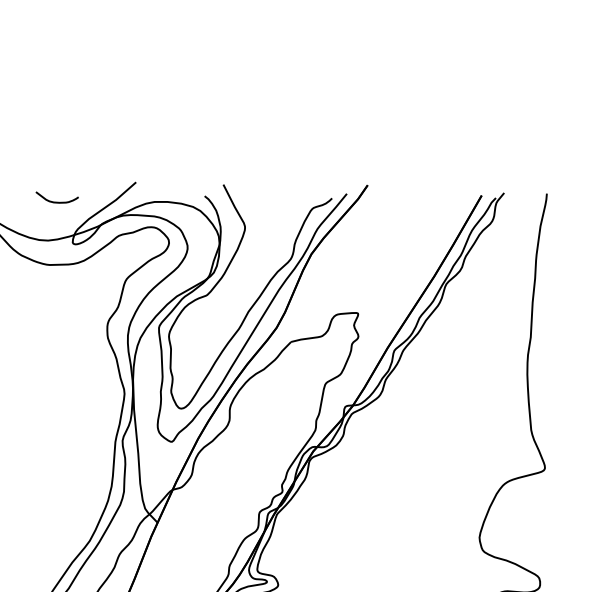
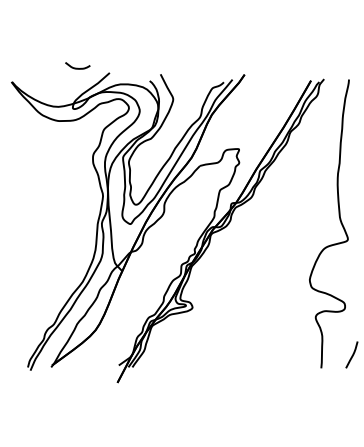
curve: (56, 200) -> (77, 67), moved

